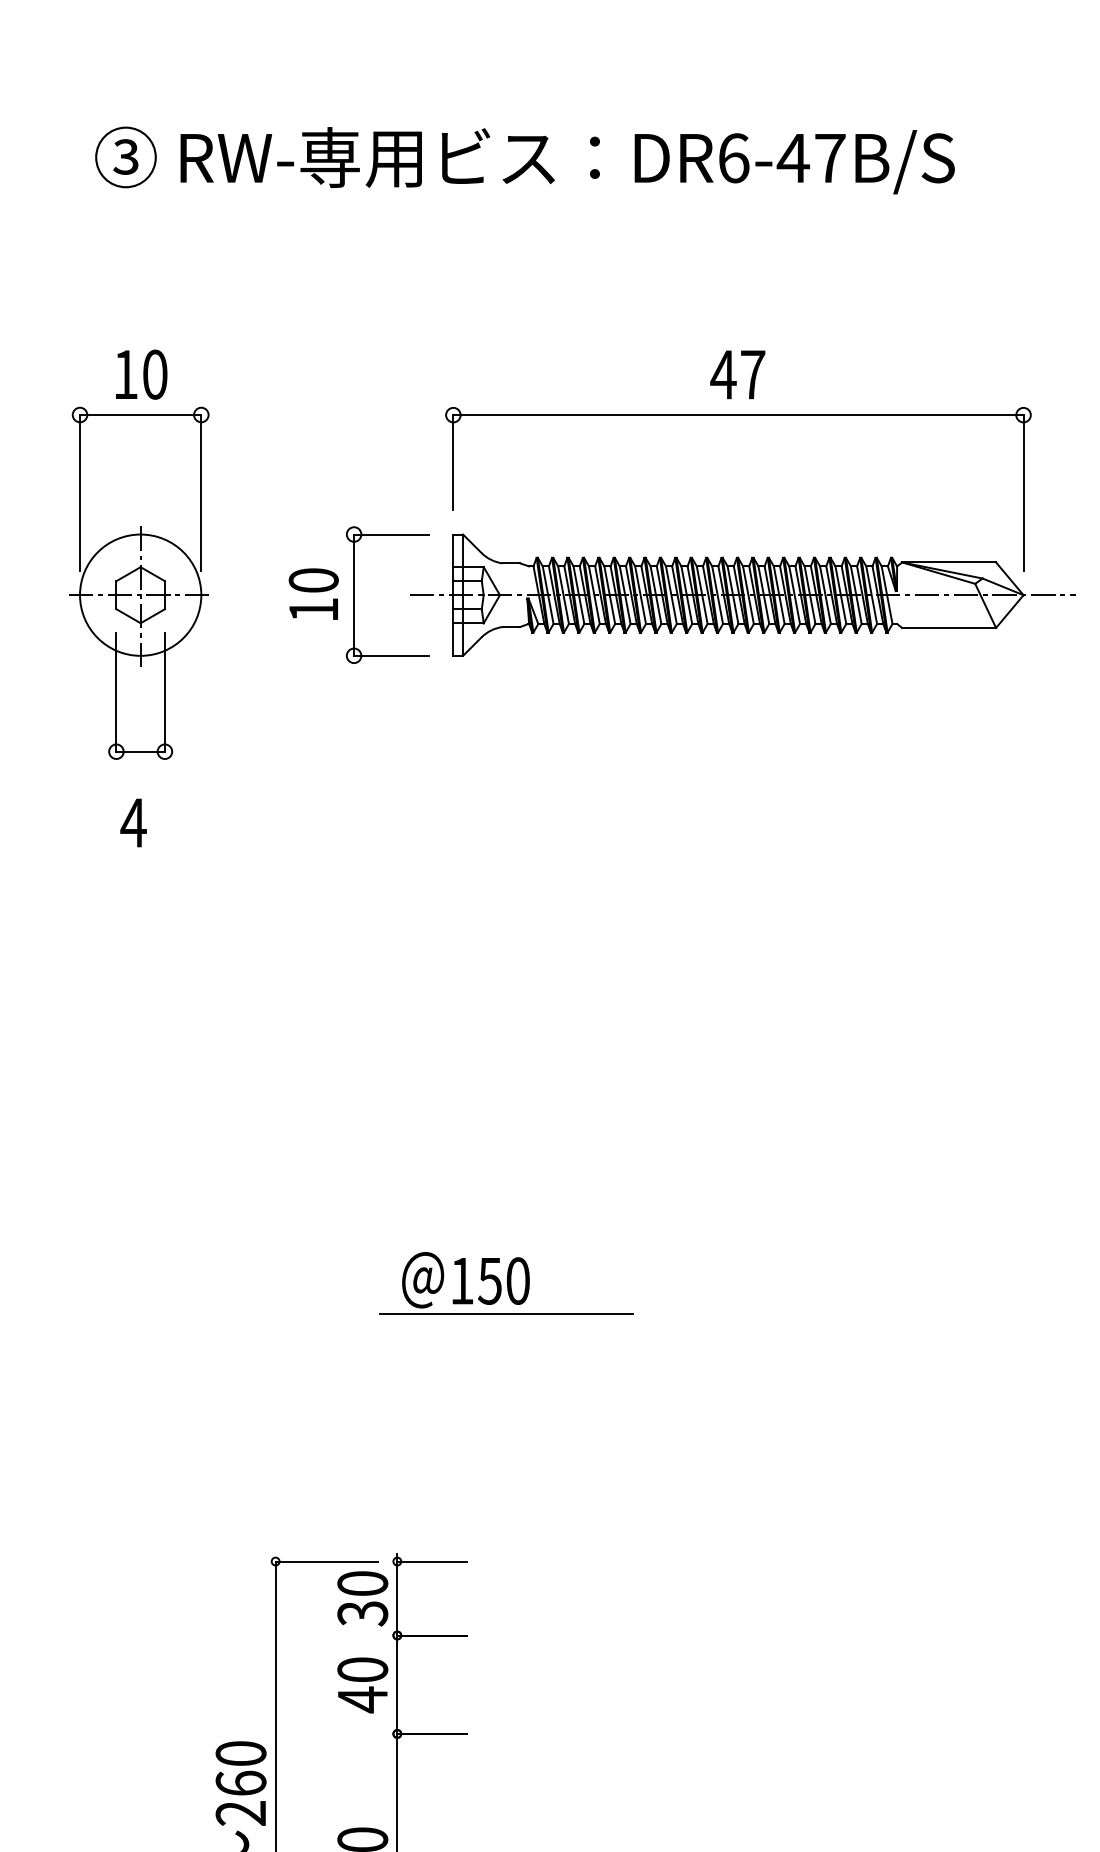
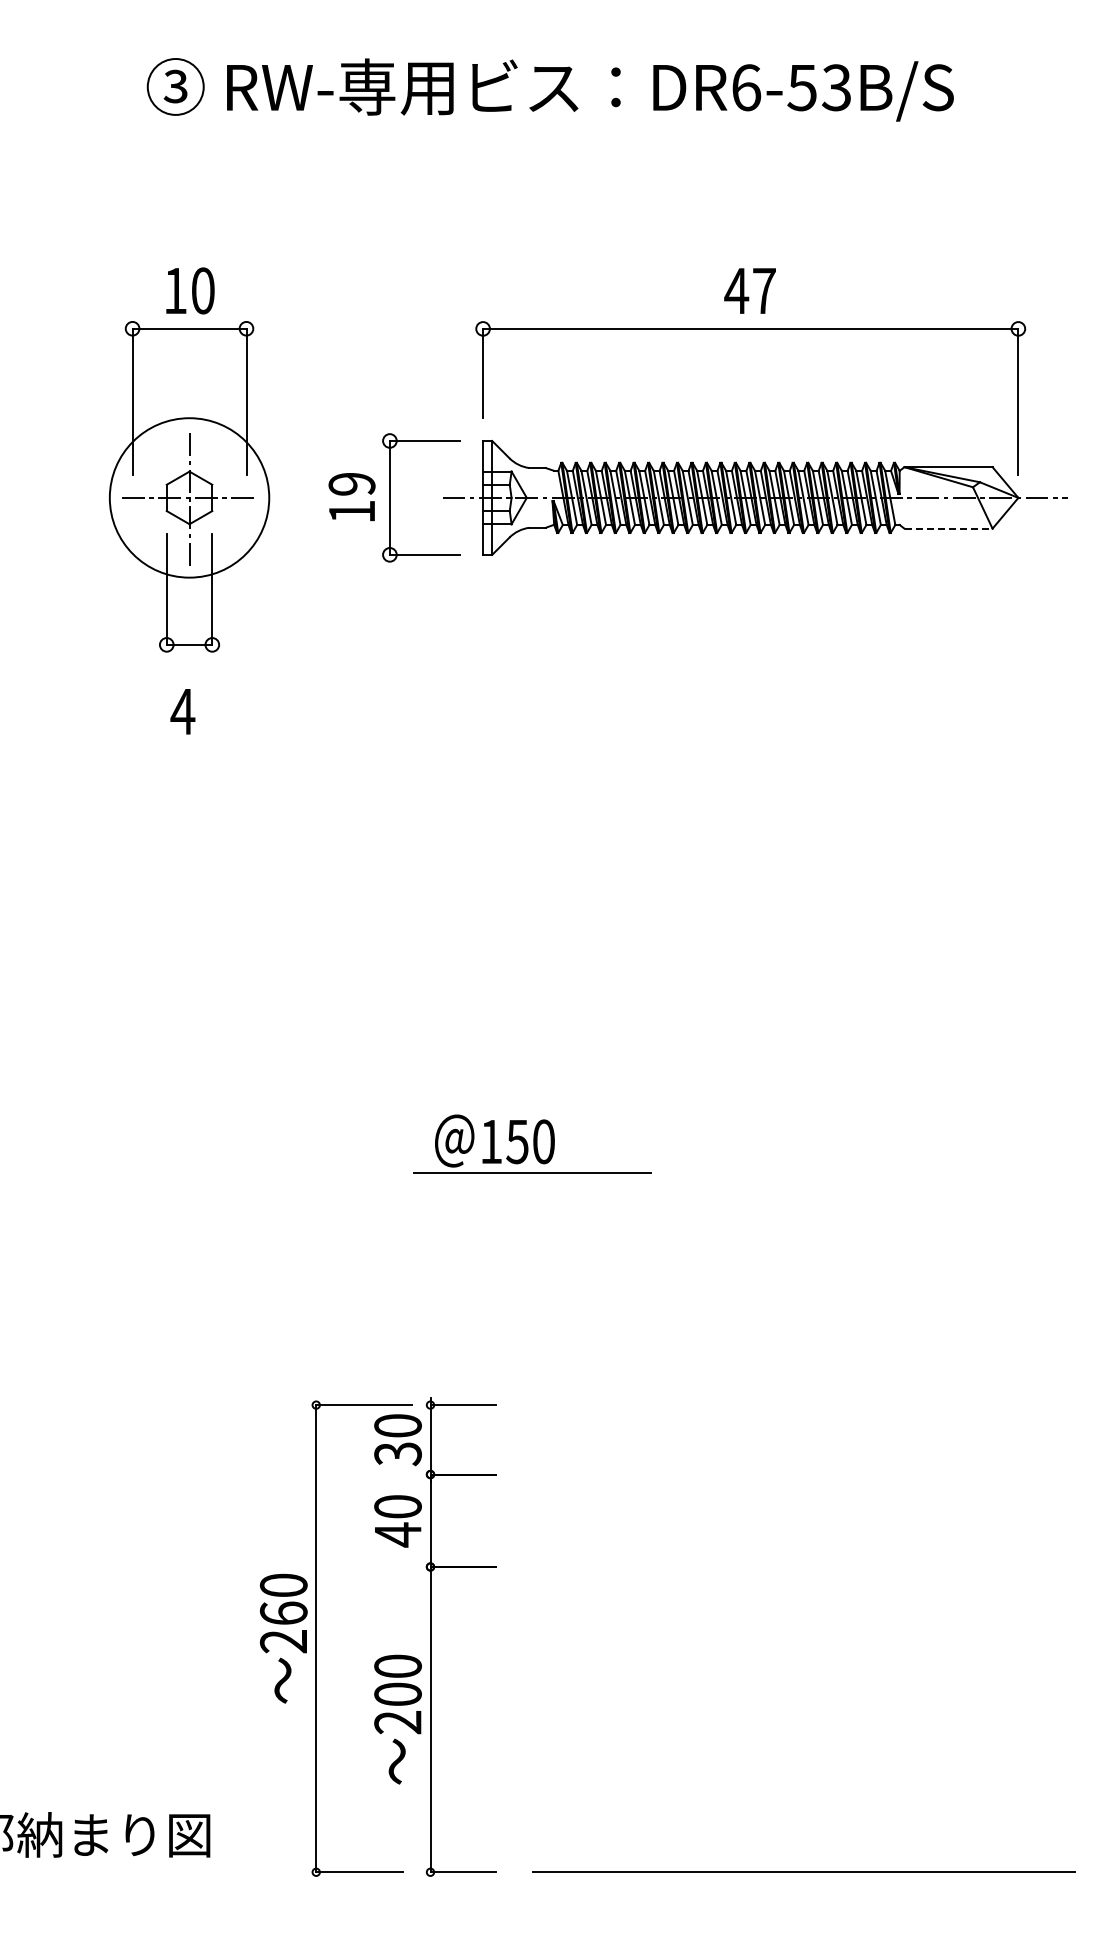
text: (810, 158) -> (818, 87), DR6-47B/S -> DR6-53B/S
text: (313, 579) -> (351, 483), 10 -> 19
circle: (140, 594) -> (189, 497), size x1.4
line: (950, 627) -> (949, 528), solid -> dashed

